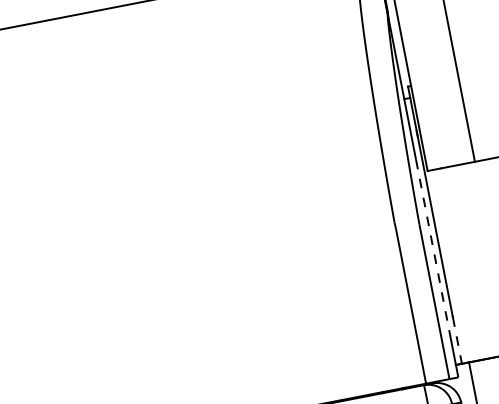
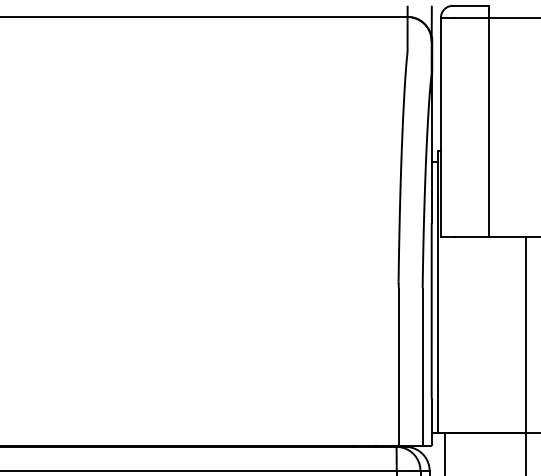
line: (432, 244) -> (431, 310), dashed -> solid
line: (457, 340) -> (437, 409), dashed -> solid

